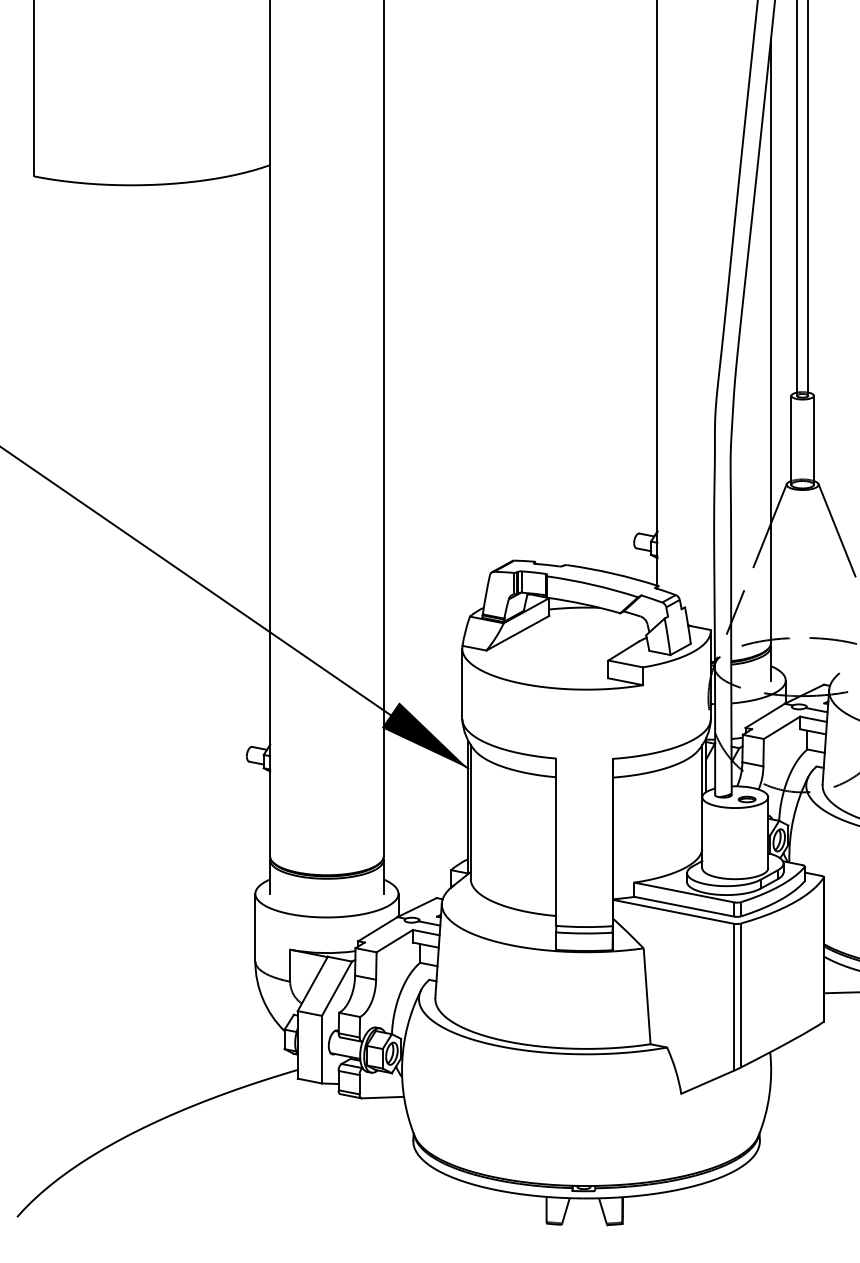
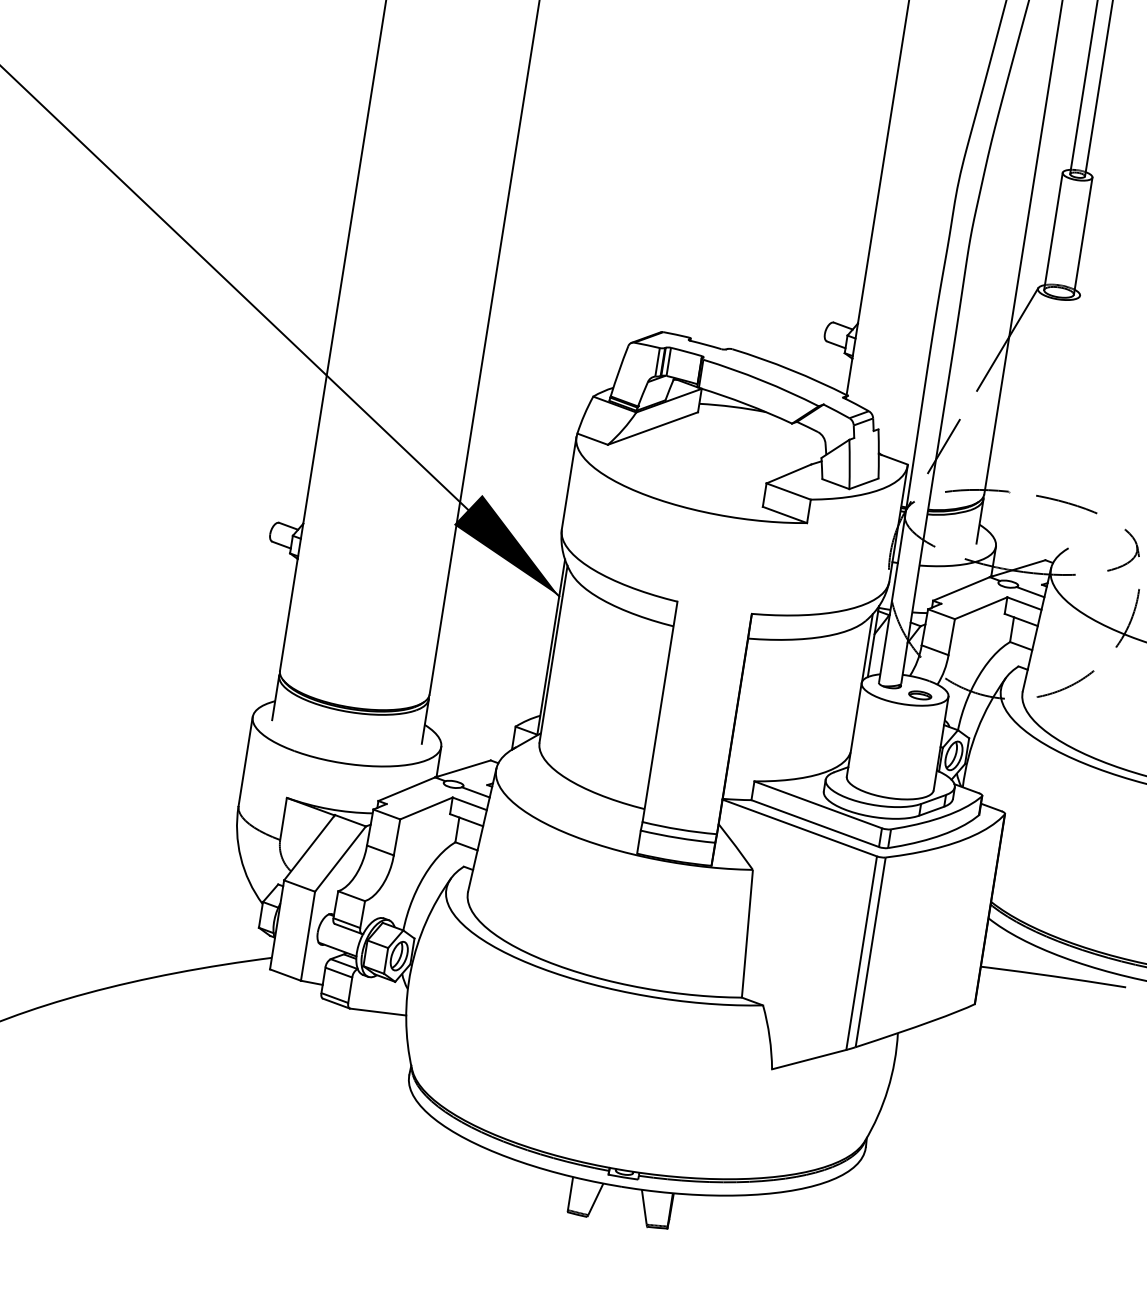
line: (836, 530) -> (1094, 359), removed

